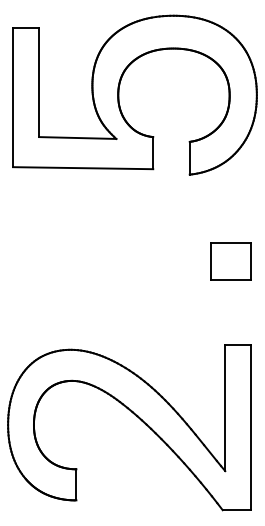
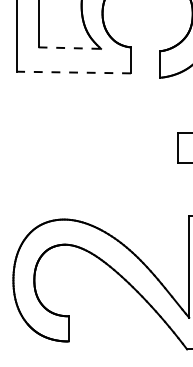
line: (77, 138) -> (69, 48), solid -> dashed
line: (82, 168) -> (73, 72), solid -> dashed

